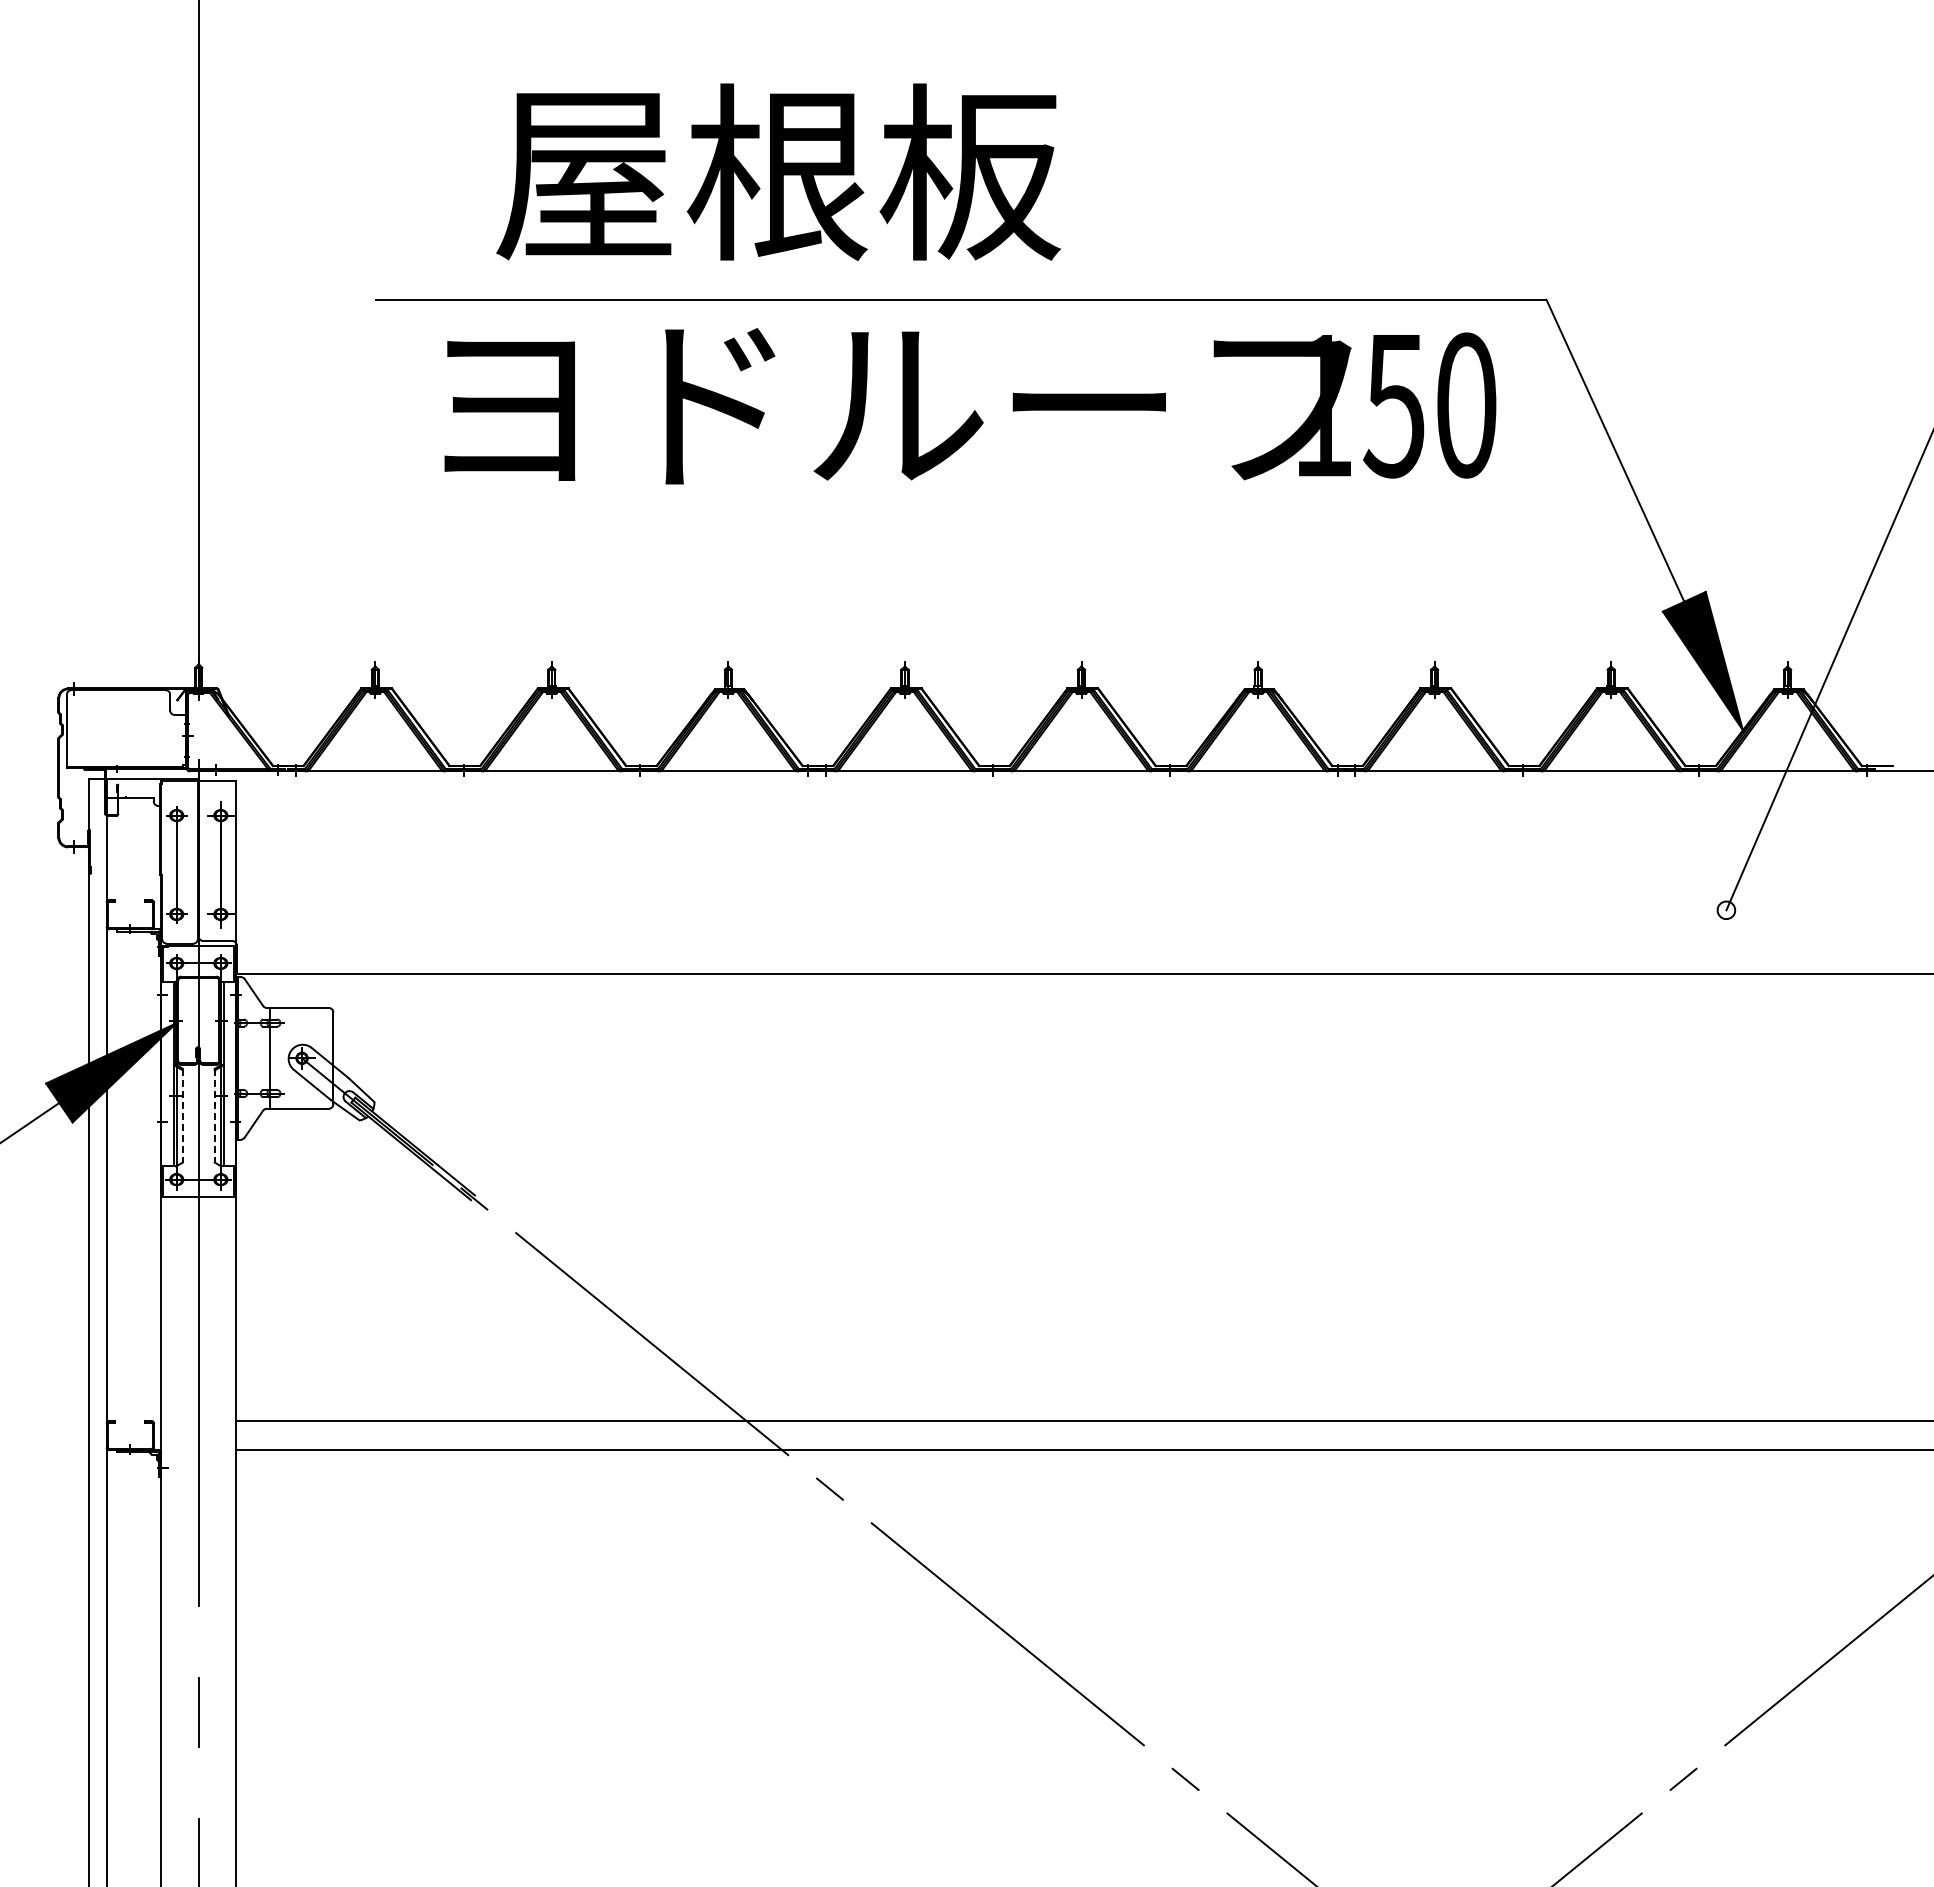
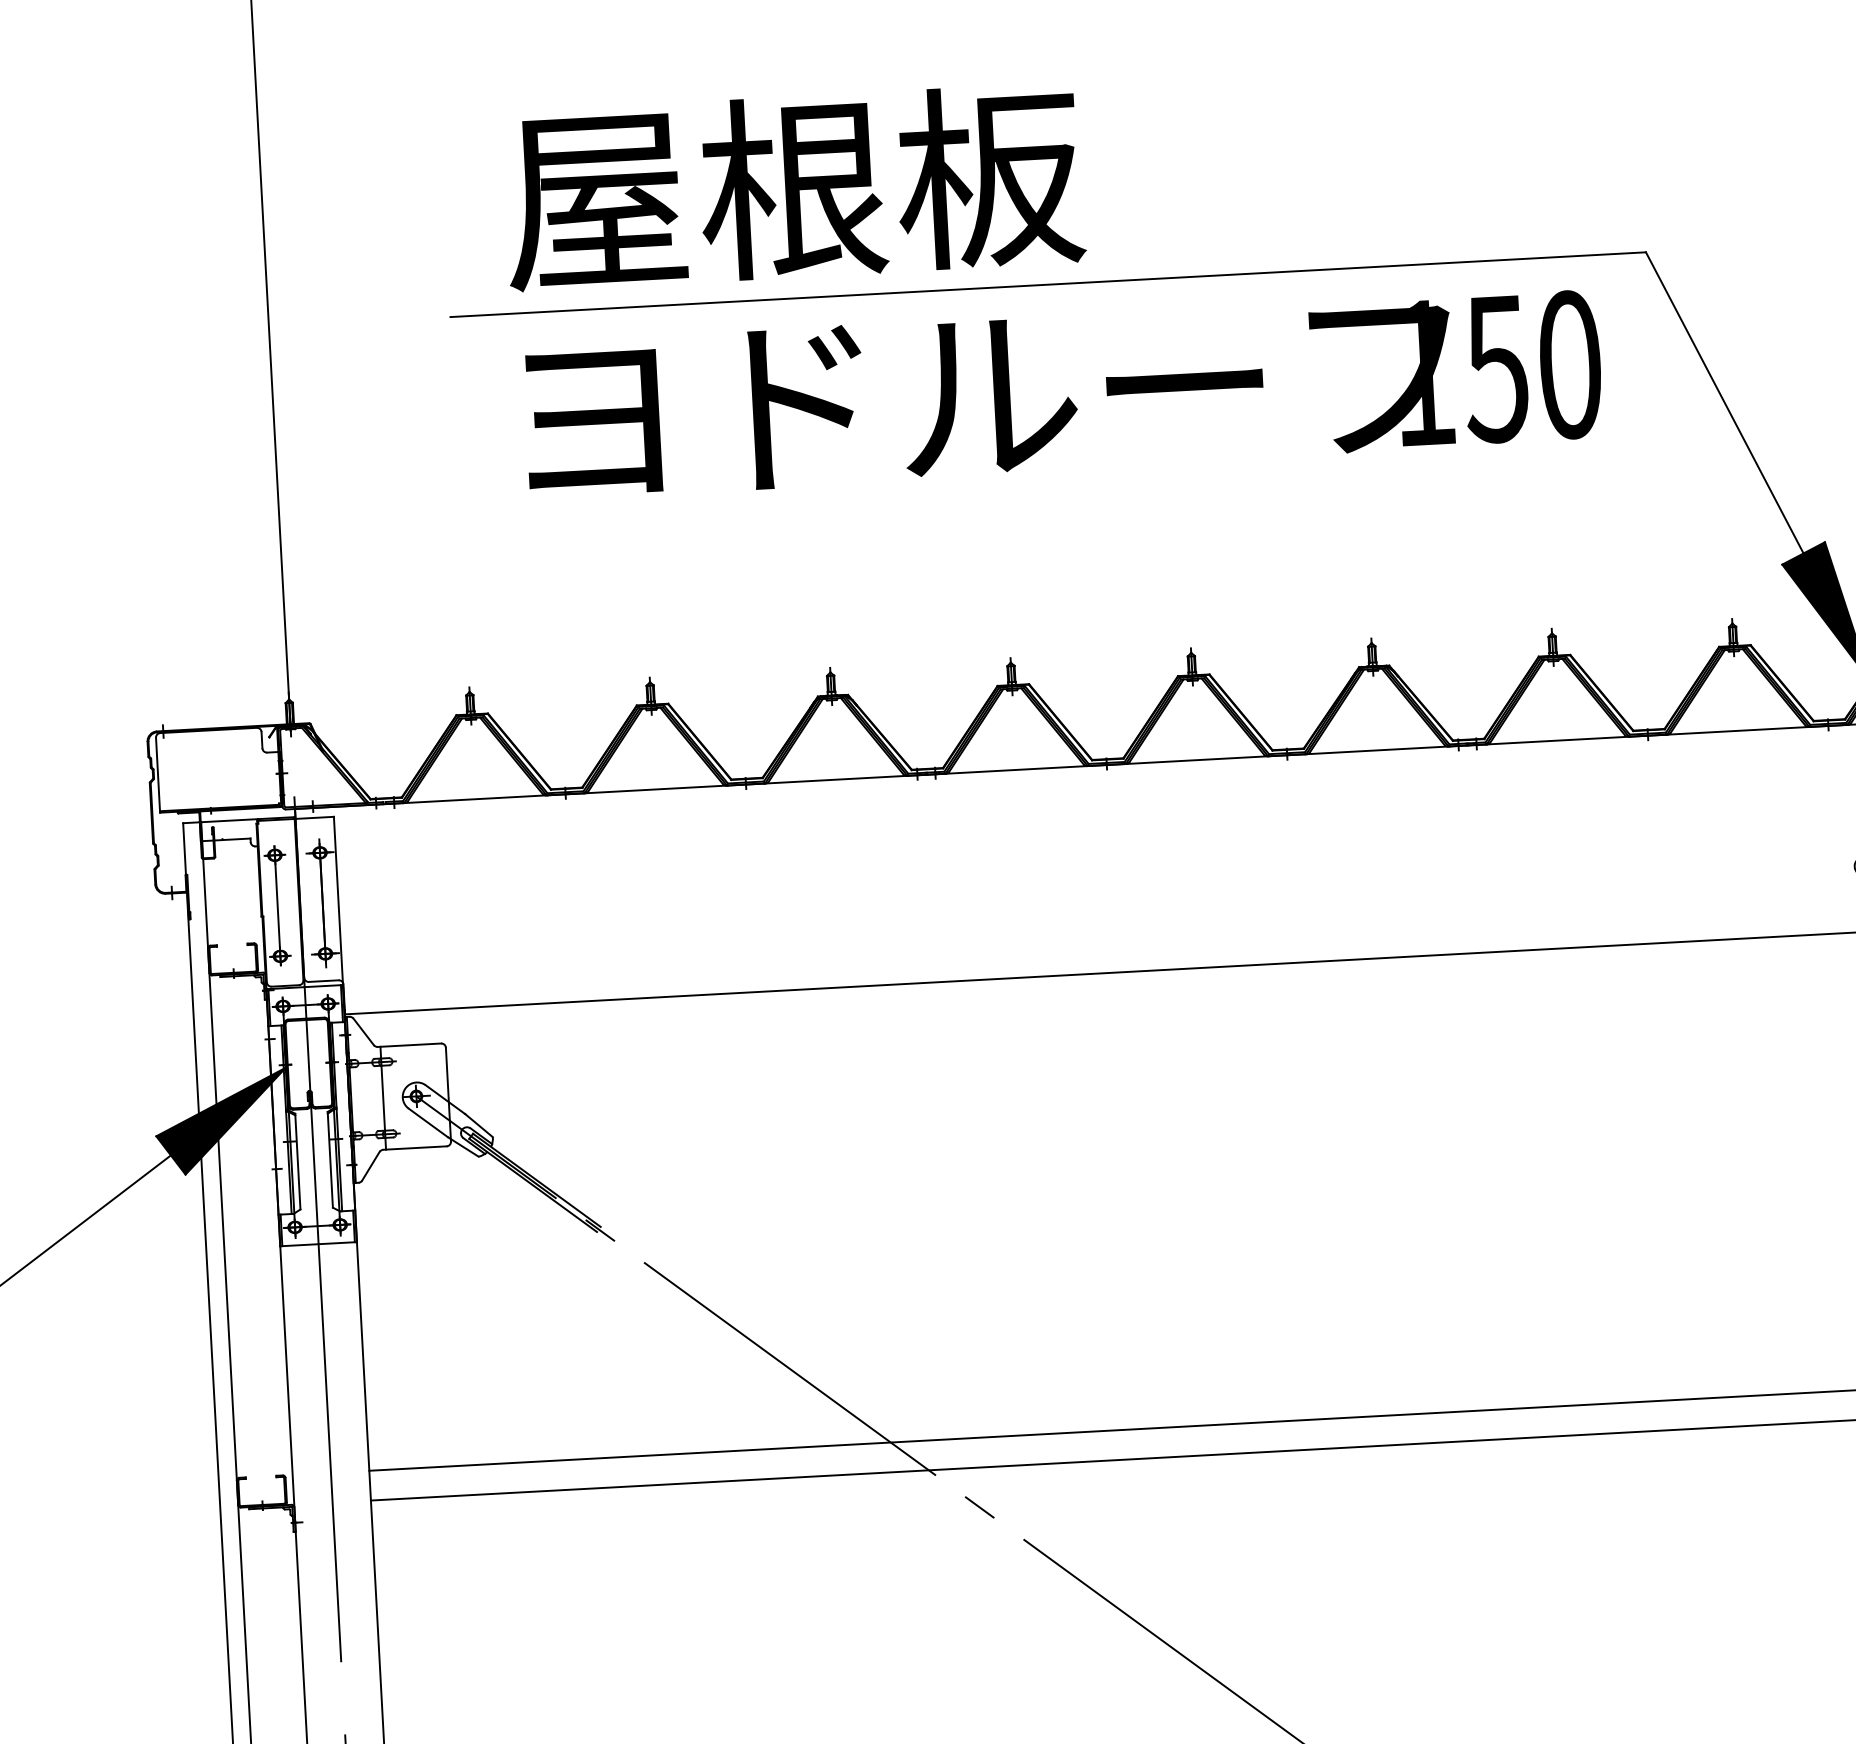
text: (778, 171) -> (793, 186), moved
line: (182, 1115) -> (297, 1161), dashed -> solid
line: (214, 1115) -> (330, 1159), dashed -> solid

